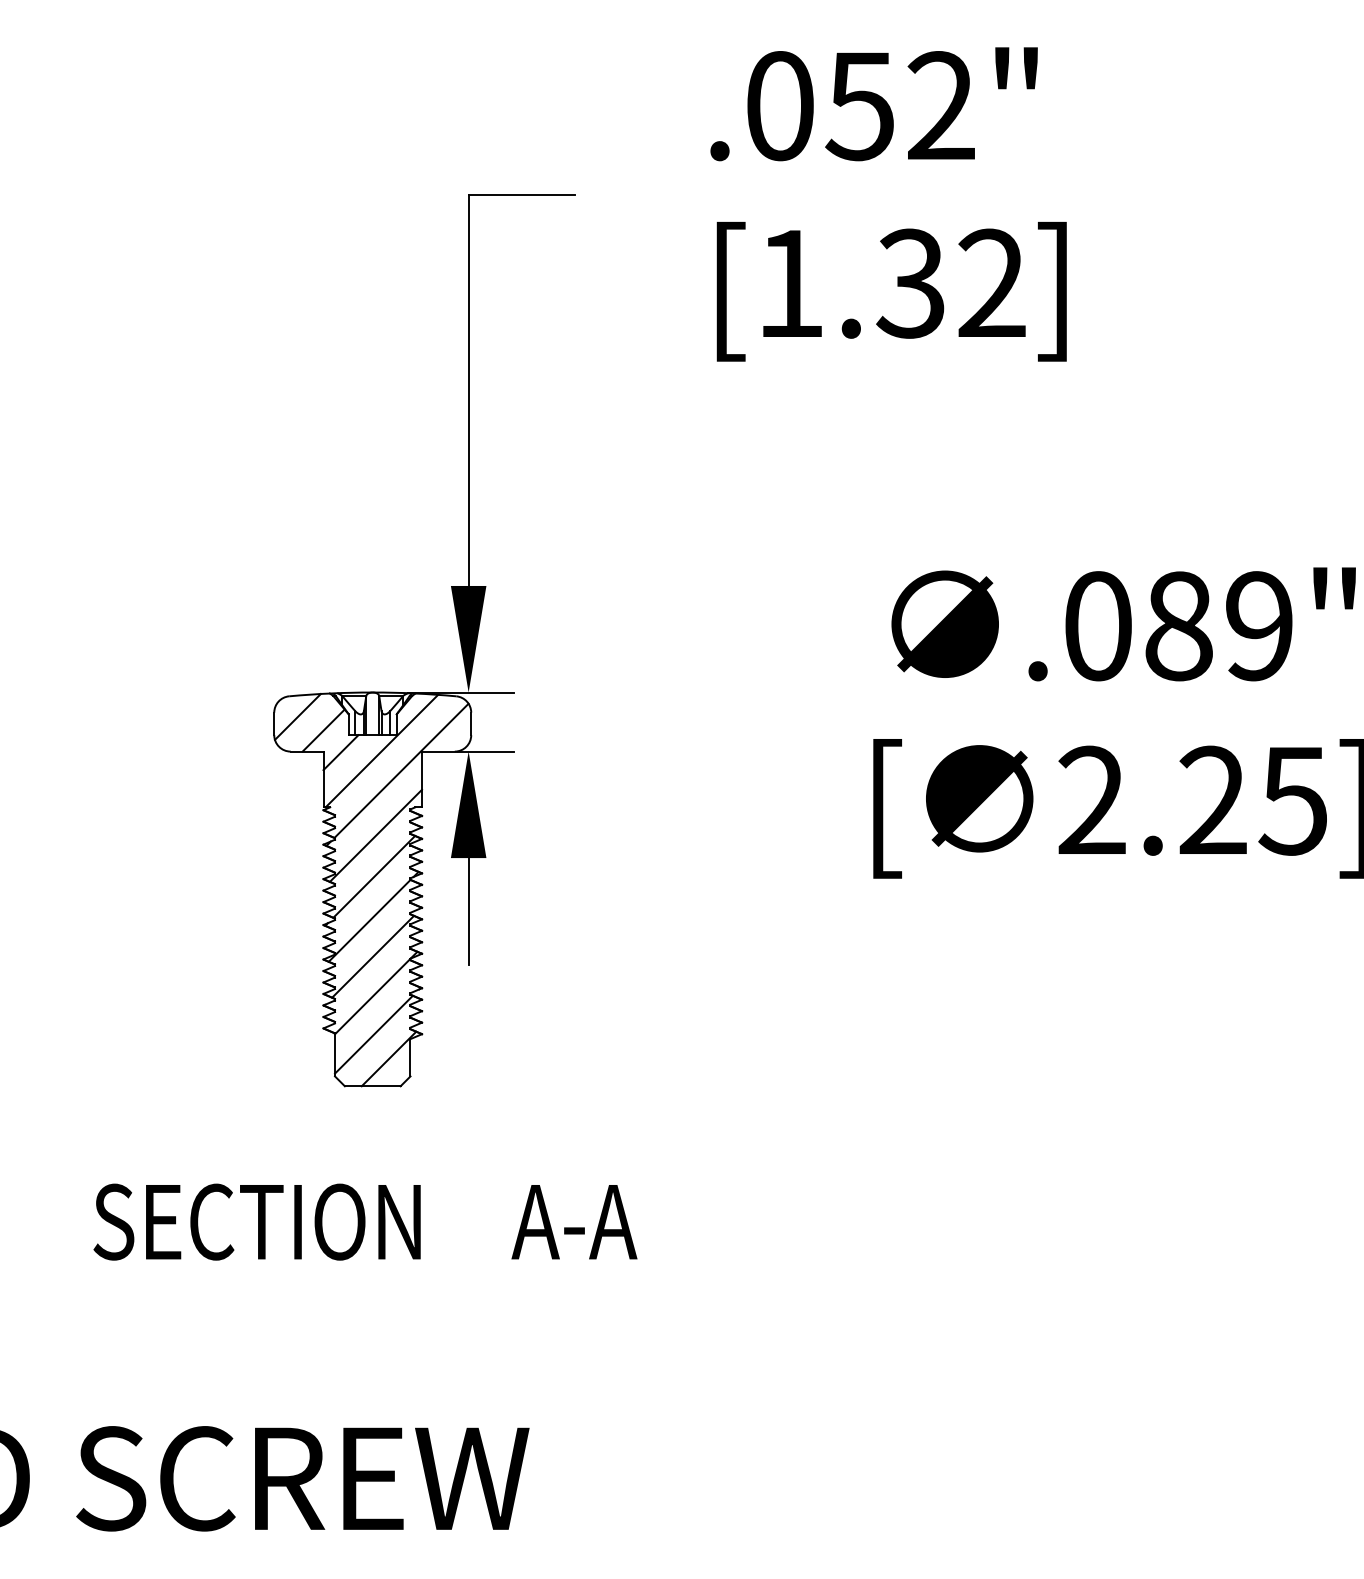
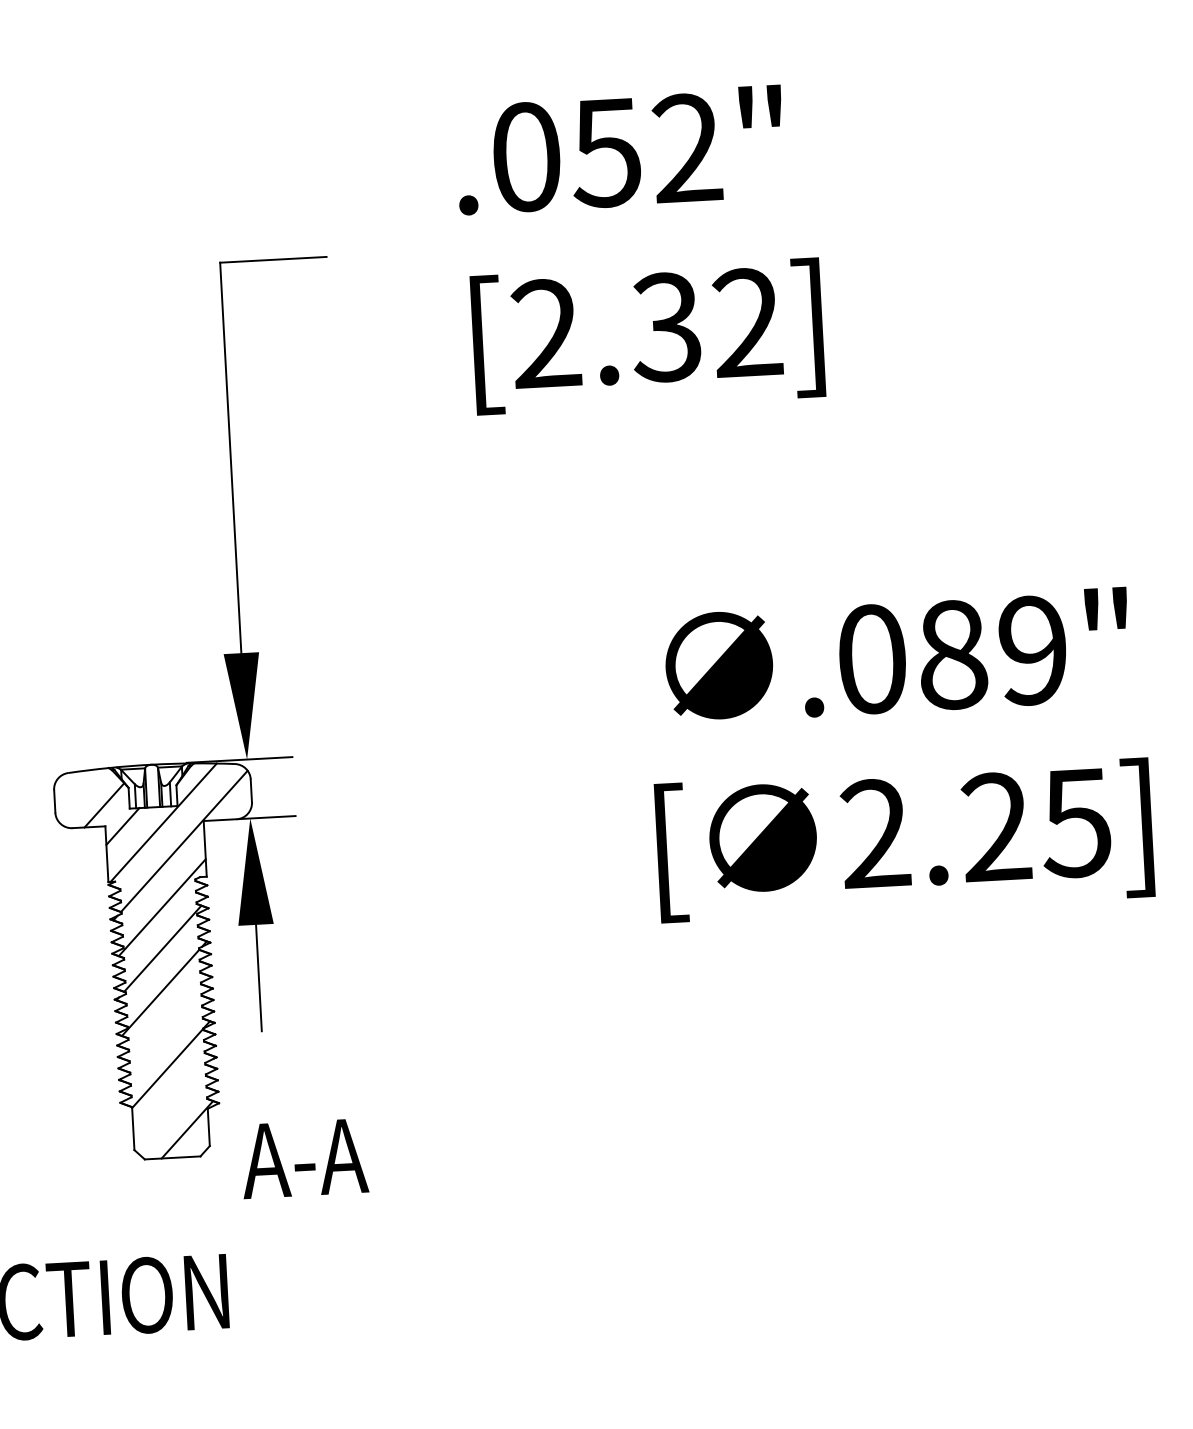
text: (789, 282) -> (545, 332), [1.32] -> [2.32]
line: (297, 716) -> (77, 792), removed
line: (373, 956) -> (166, 1028), removed
line: (373, 1034) -> (170, 1106), removed
text: (574, 1222) -> (304, 1159), moved

